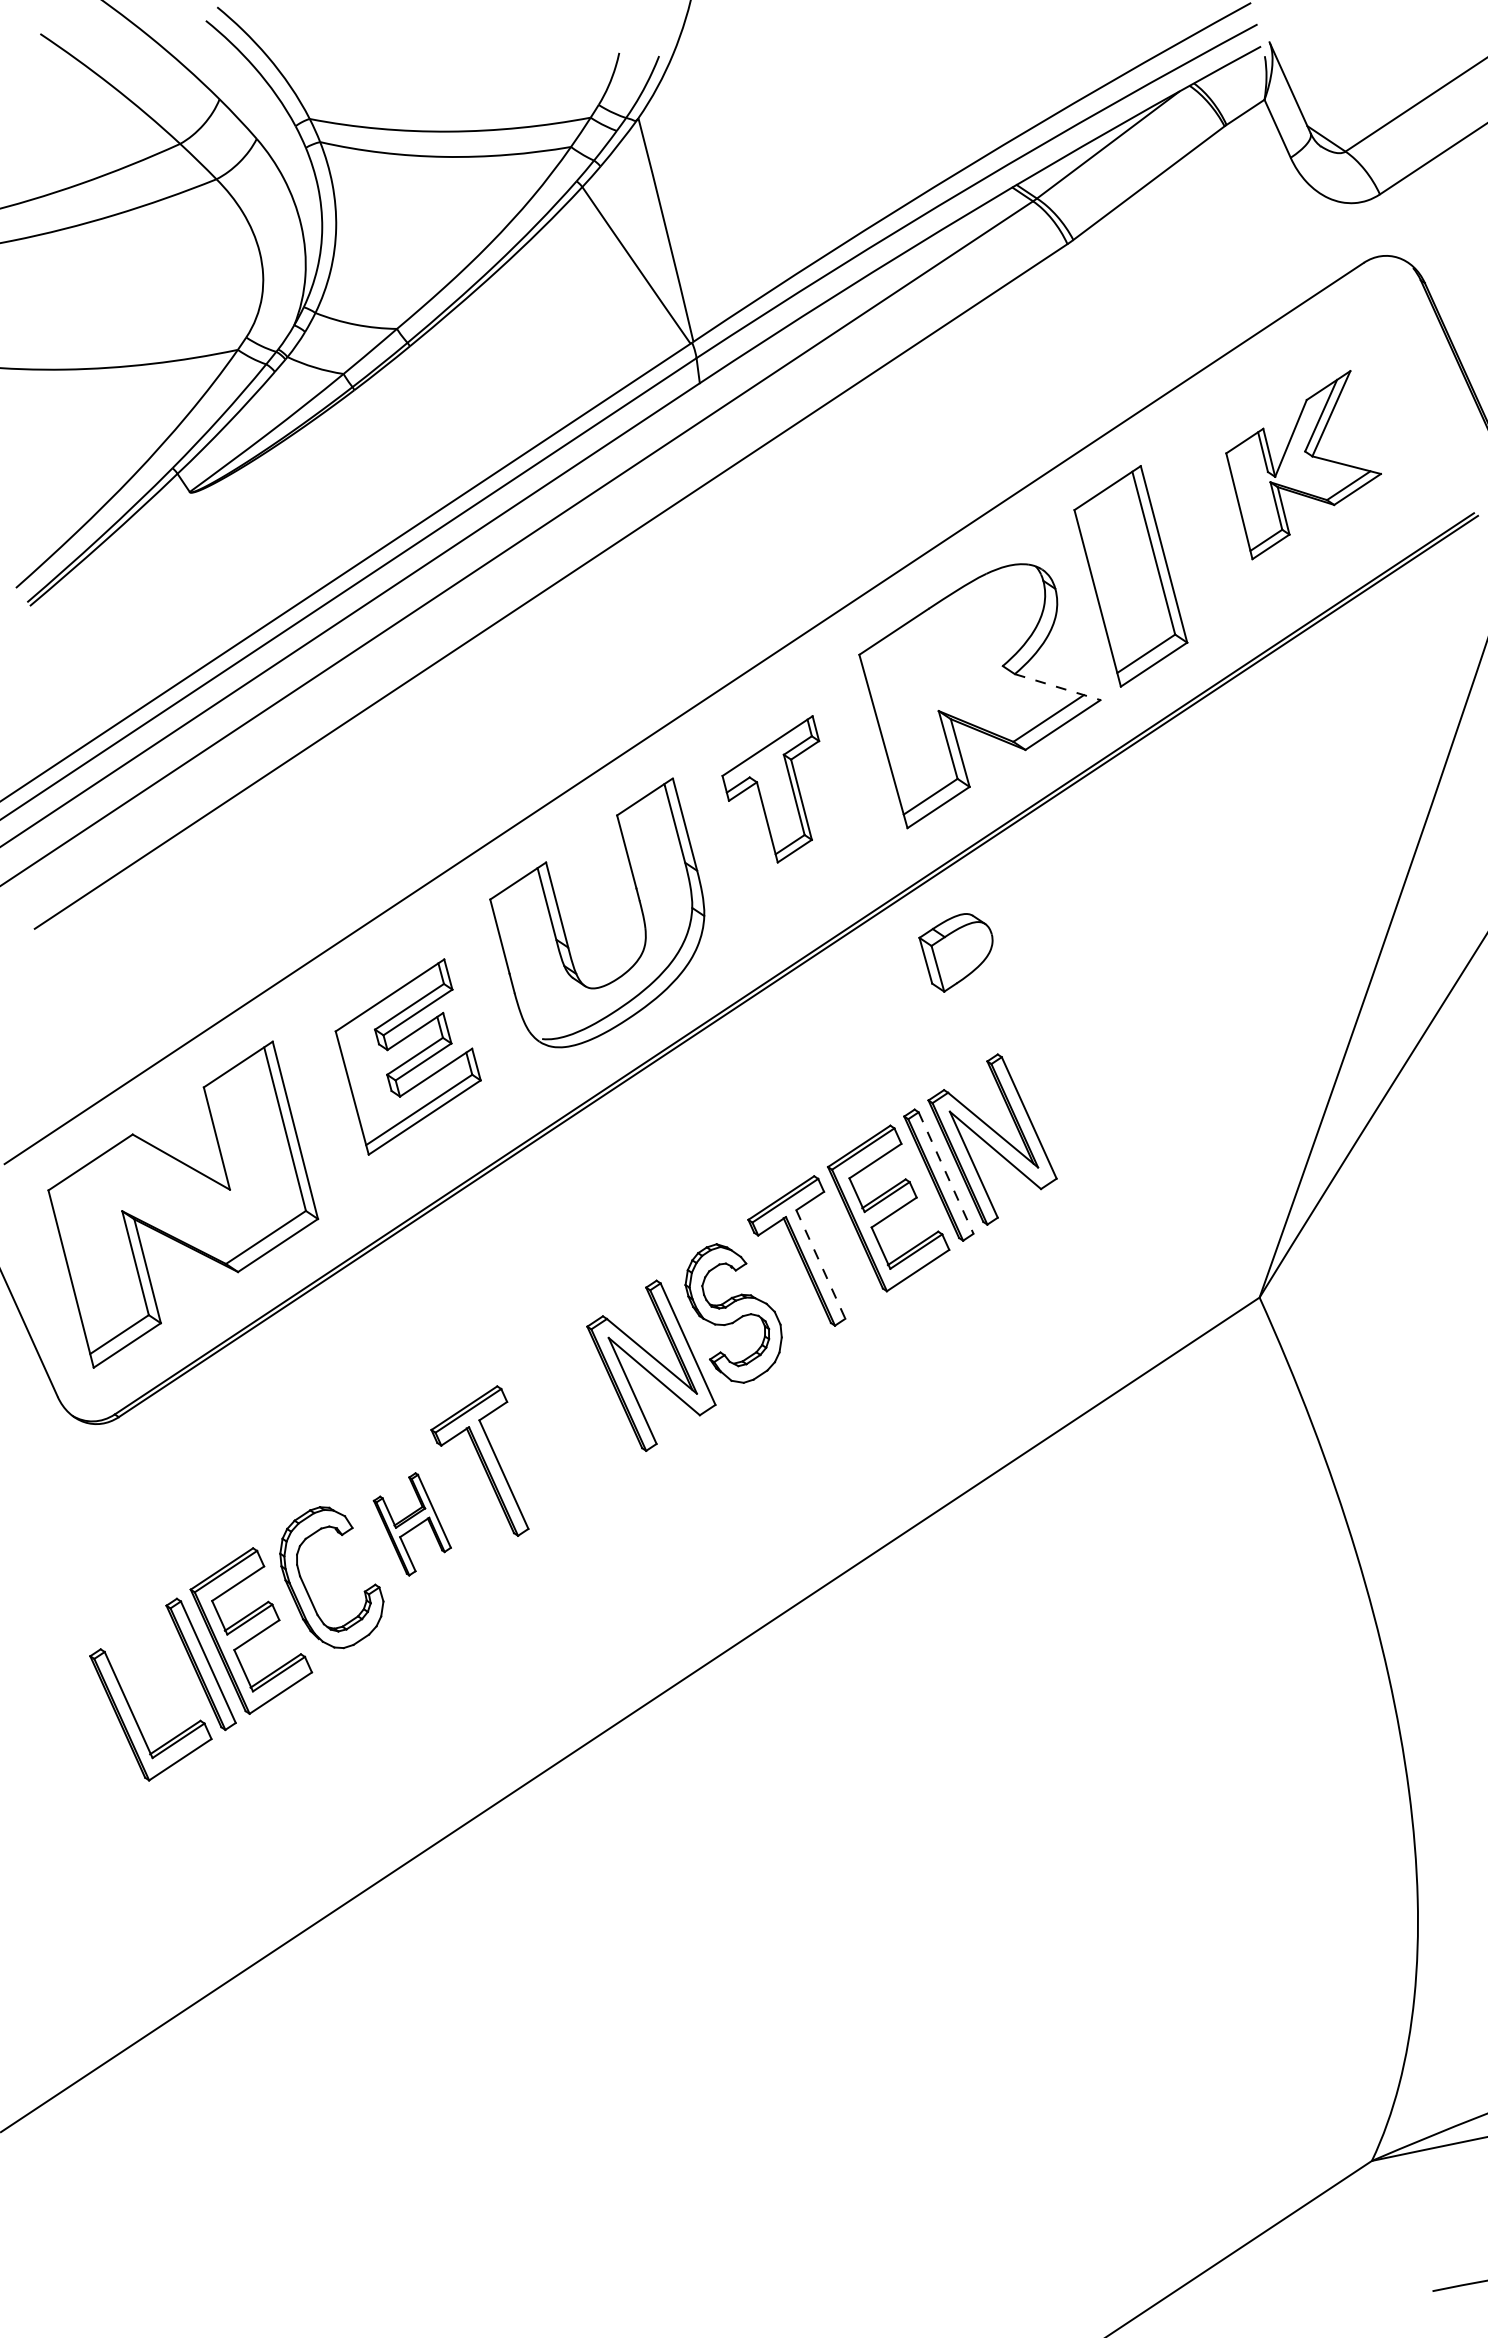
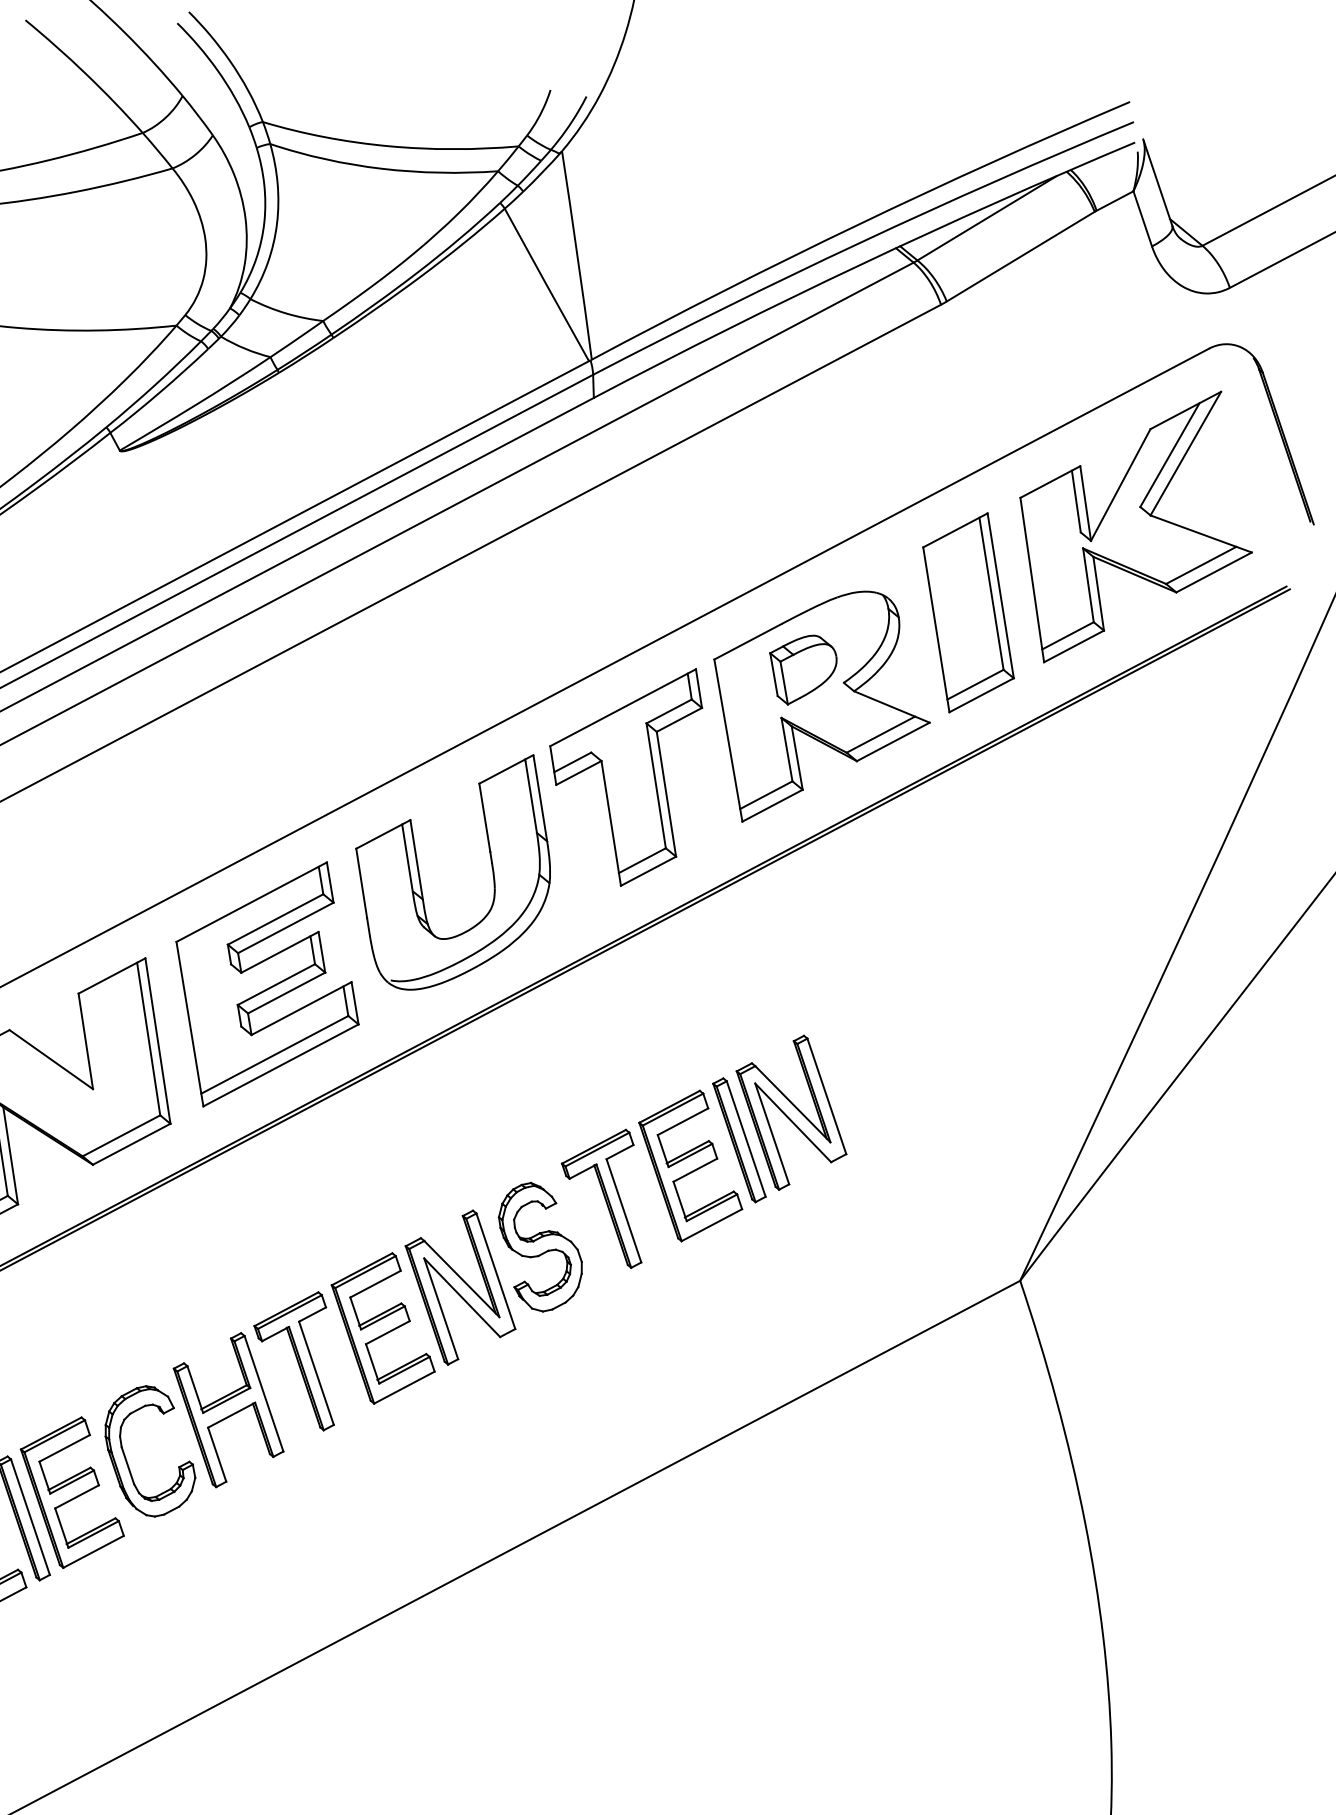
part: (1303, 464) -> (1135, 526), size x1.67
line: (1057, 687) -> (891, 707), dashed -> solid
part: (770, 789) -> (621, 774), size x1.67
part: (955, 952) -> (801, 669), moved
part: (407, 1056) -> (266, 984), size x1.43
line: (946, 1173) -> (746, 1139), dashed -> solid
line: (820, 1264) -> (623, 1210), dashed -> solid
part: (571, 1418) -> (383, 1328), added
part: (412, 1524) -> (228, 1410), size x1.67

